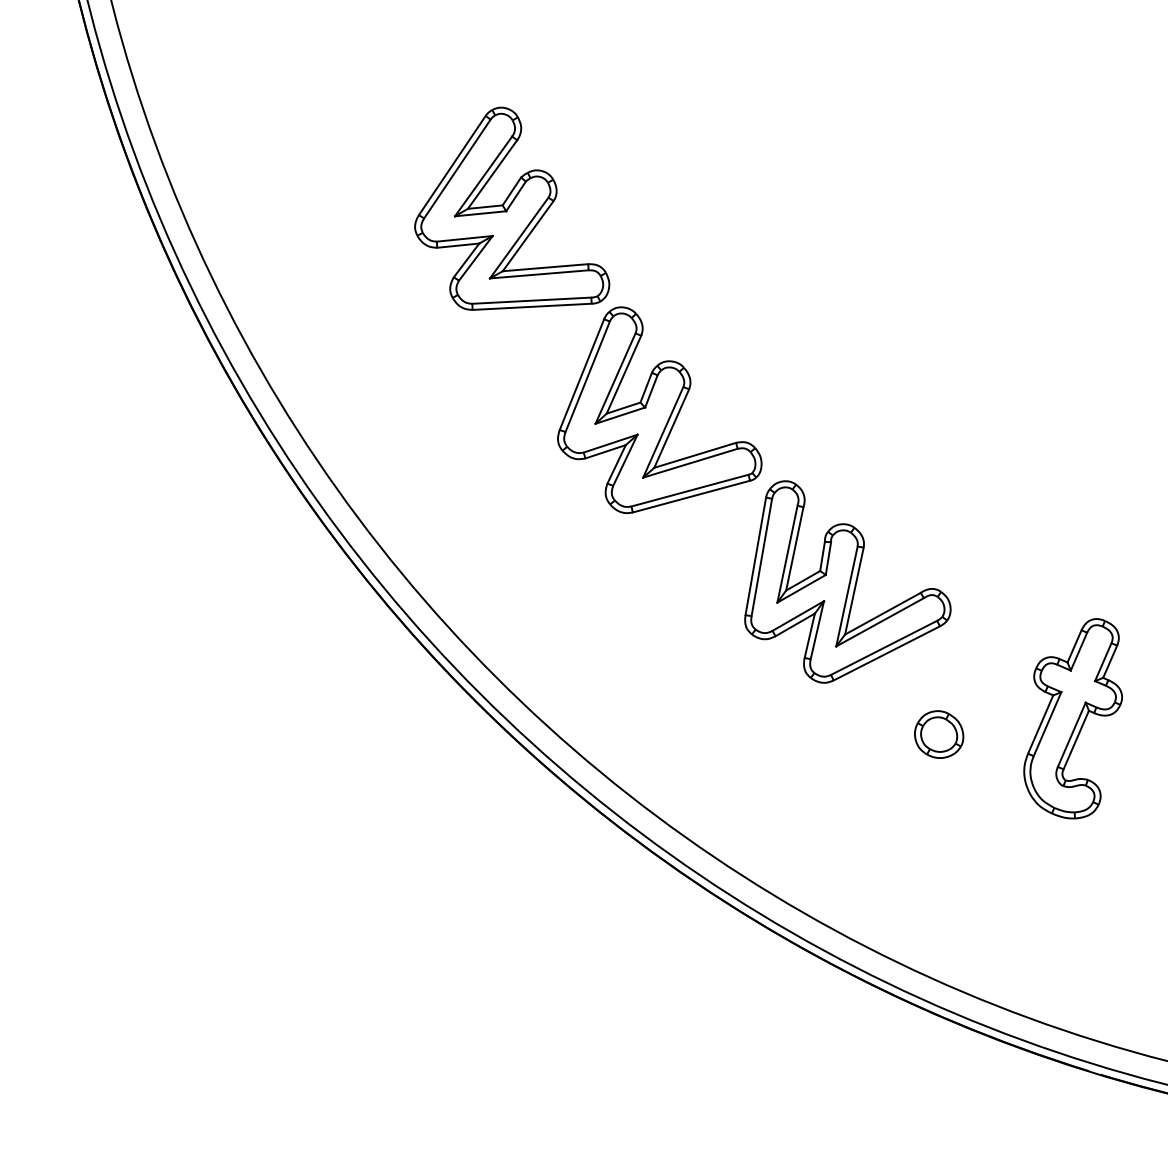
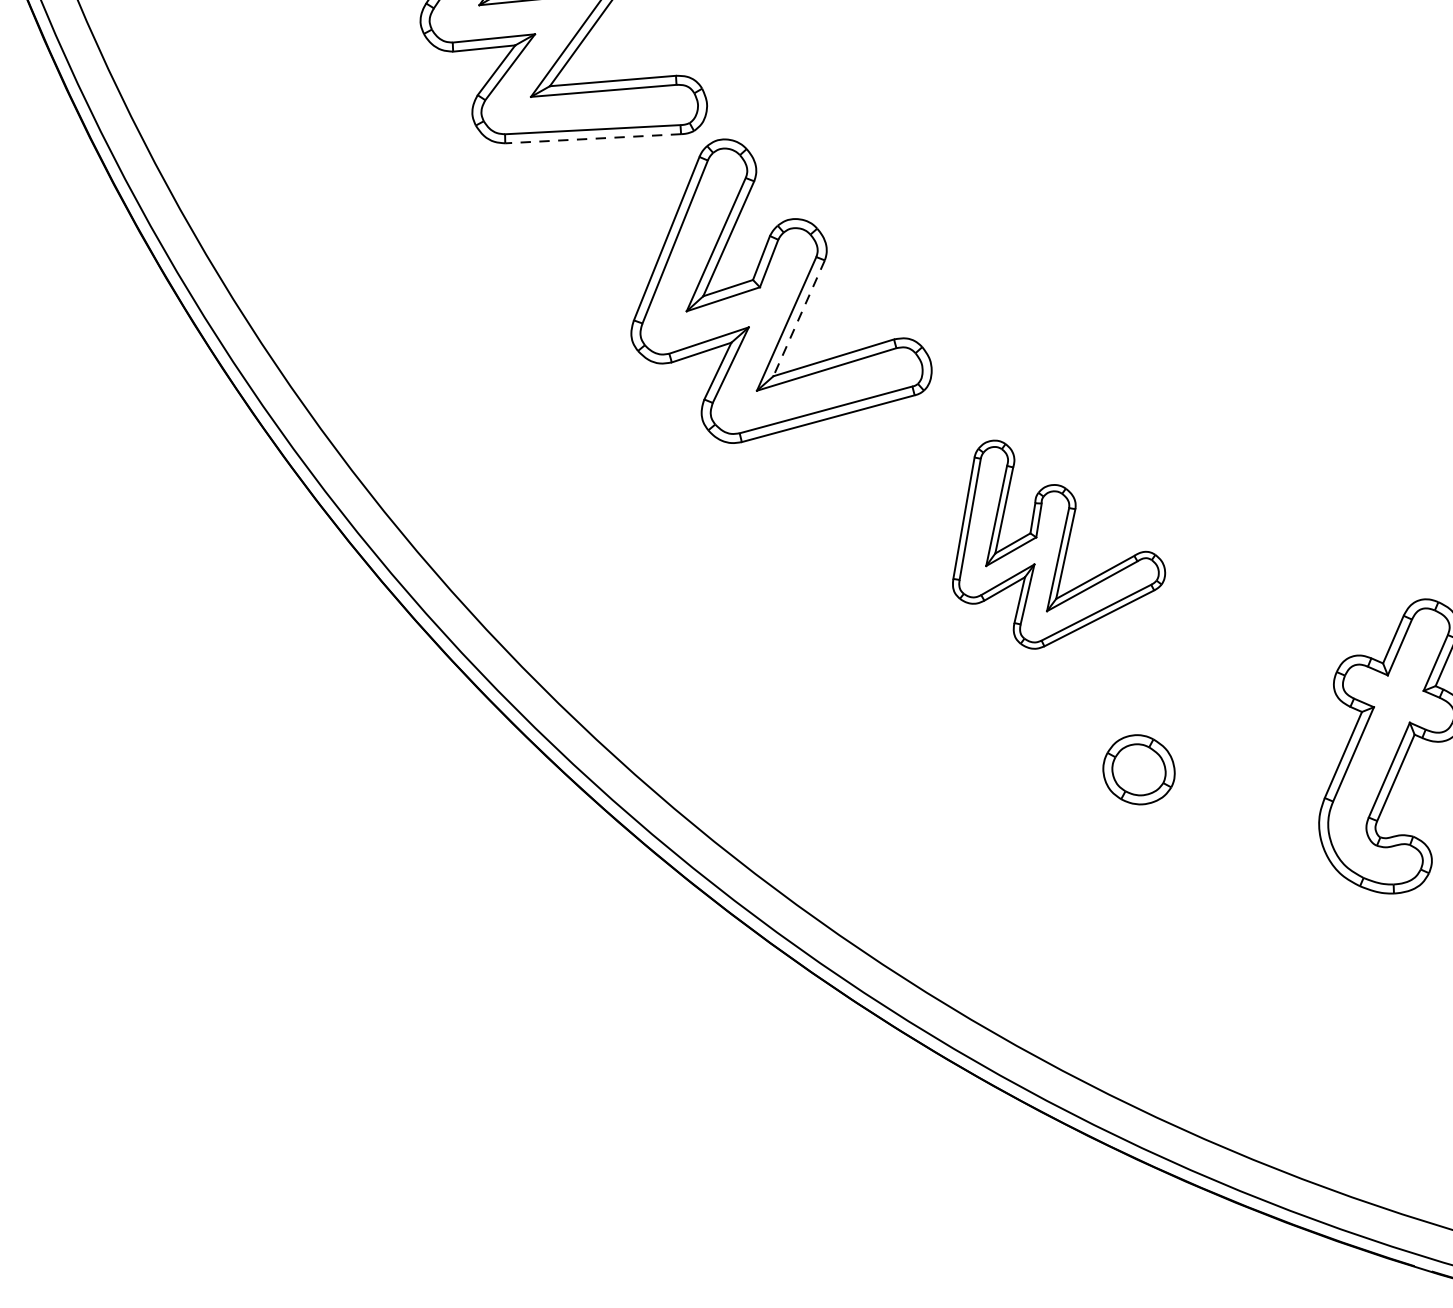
line: (532, 306) -> (593, 138), solid -> dashed
line: (671, 428) -> (798, 318), solid -> dashed
part: (847, 581) -> (1058, 543), size x0.7
part: (939, 734) -> (1139, 769), moved

